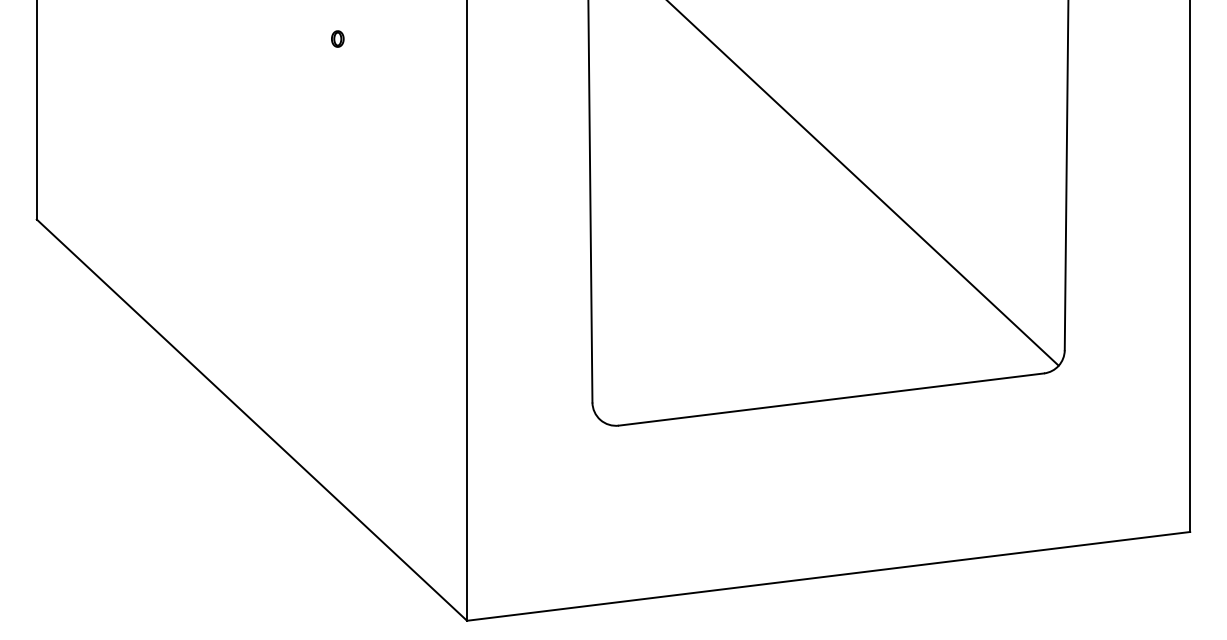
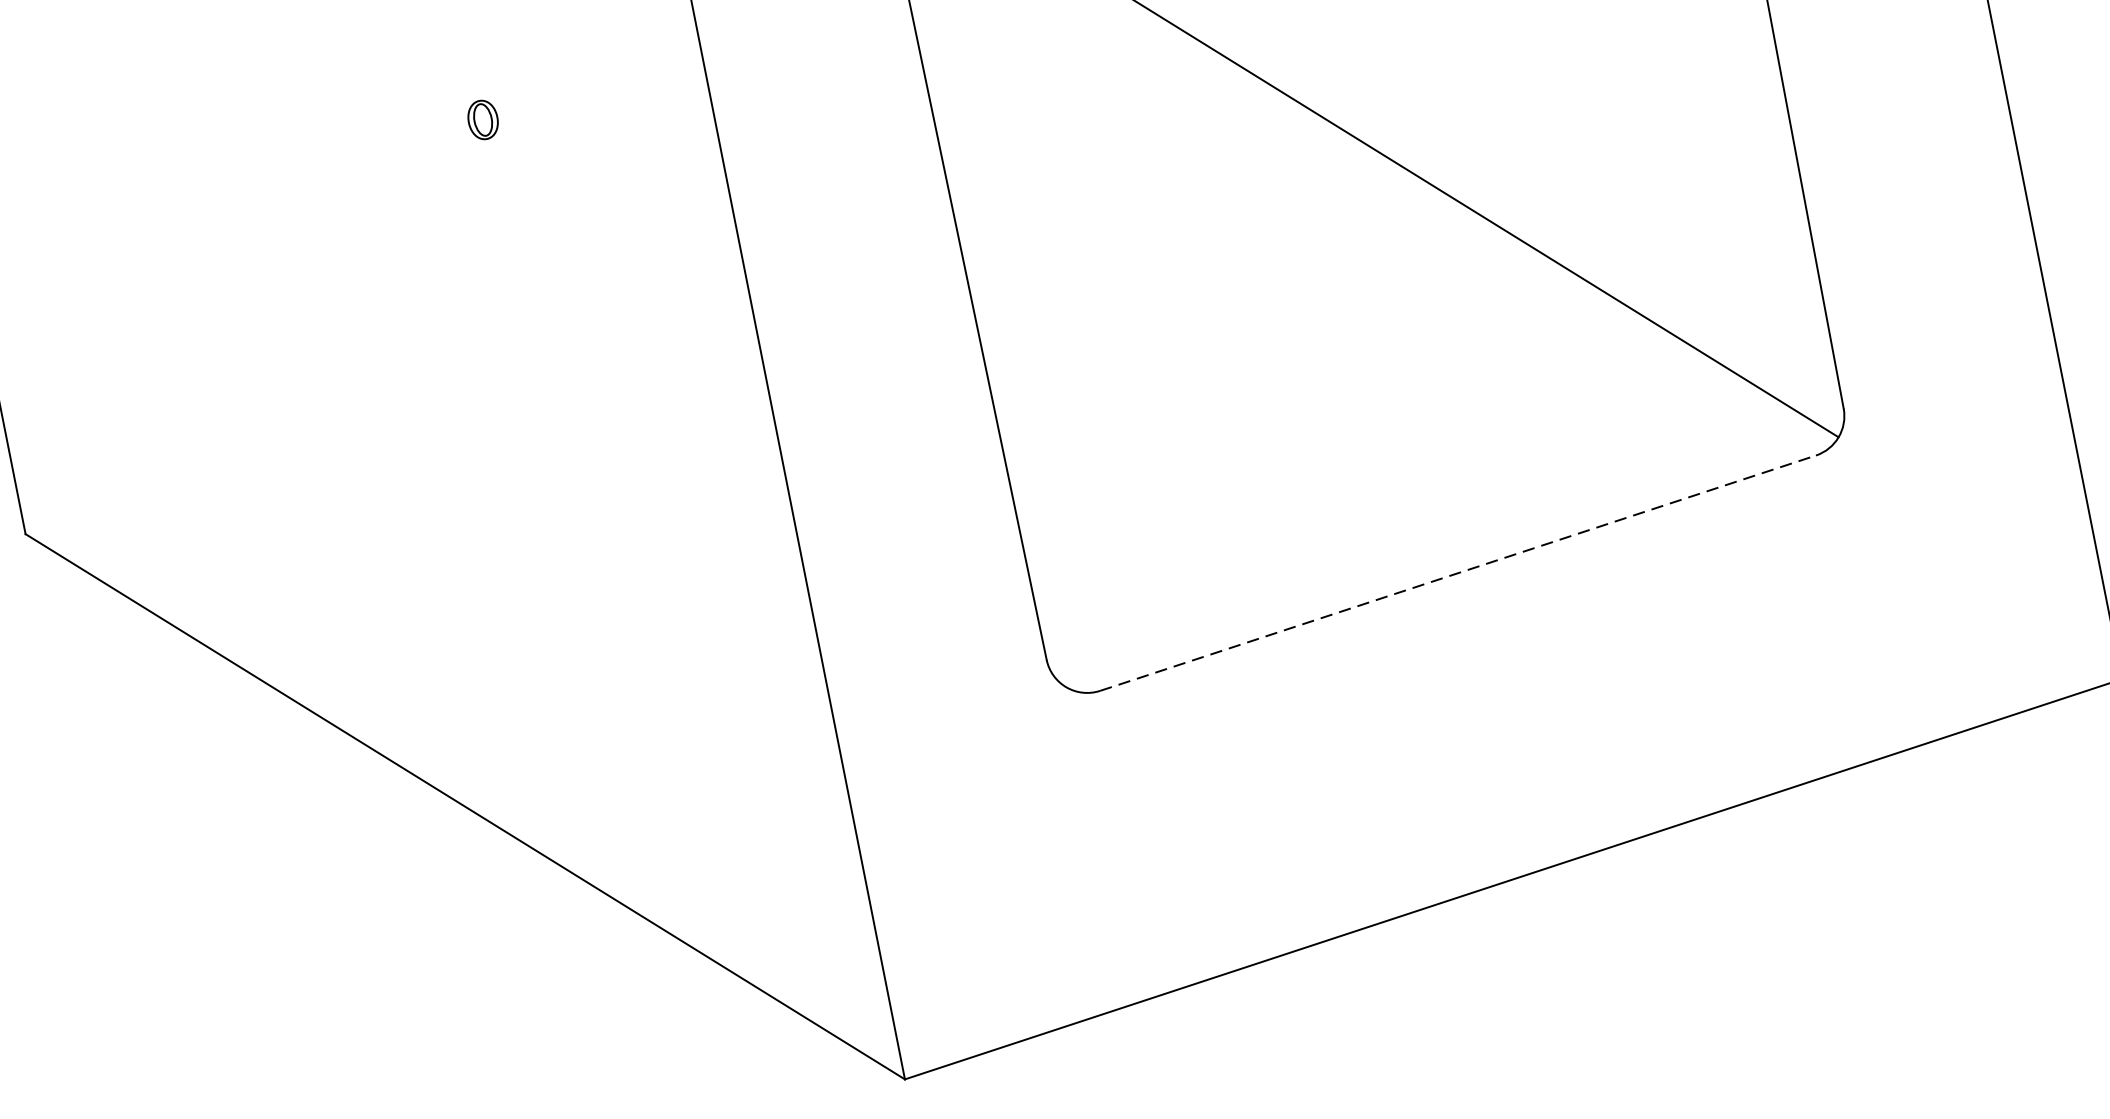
part: (337, 38) -> (482, 119), size x1.4
line: (831, 399) -> (1458, 573), solid -> dashed

